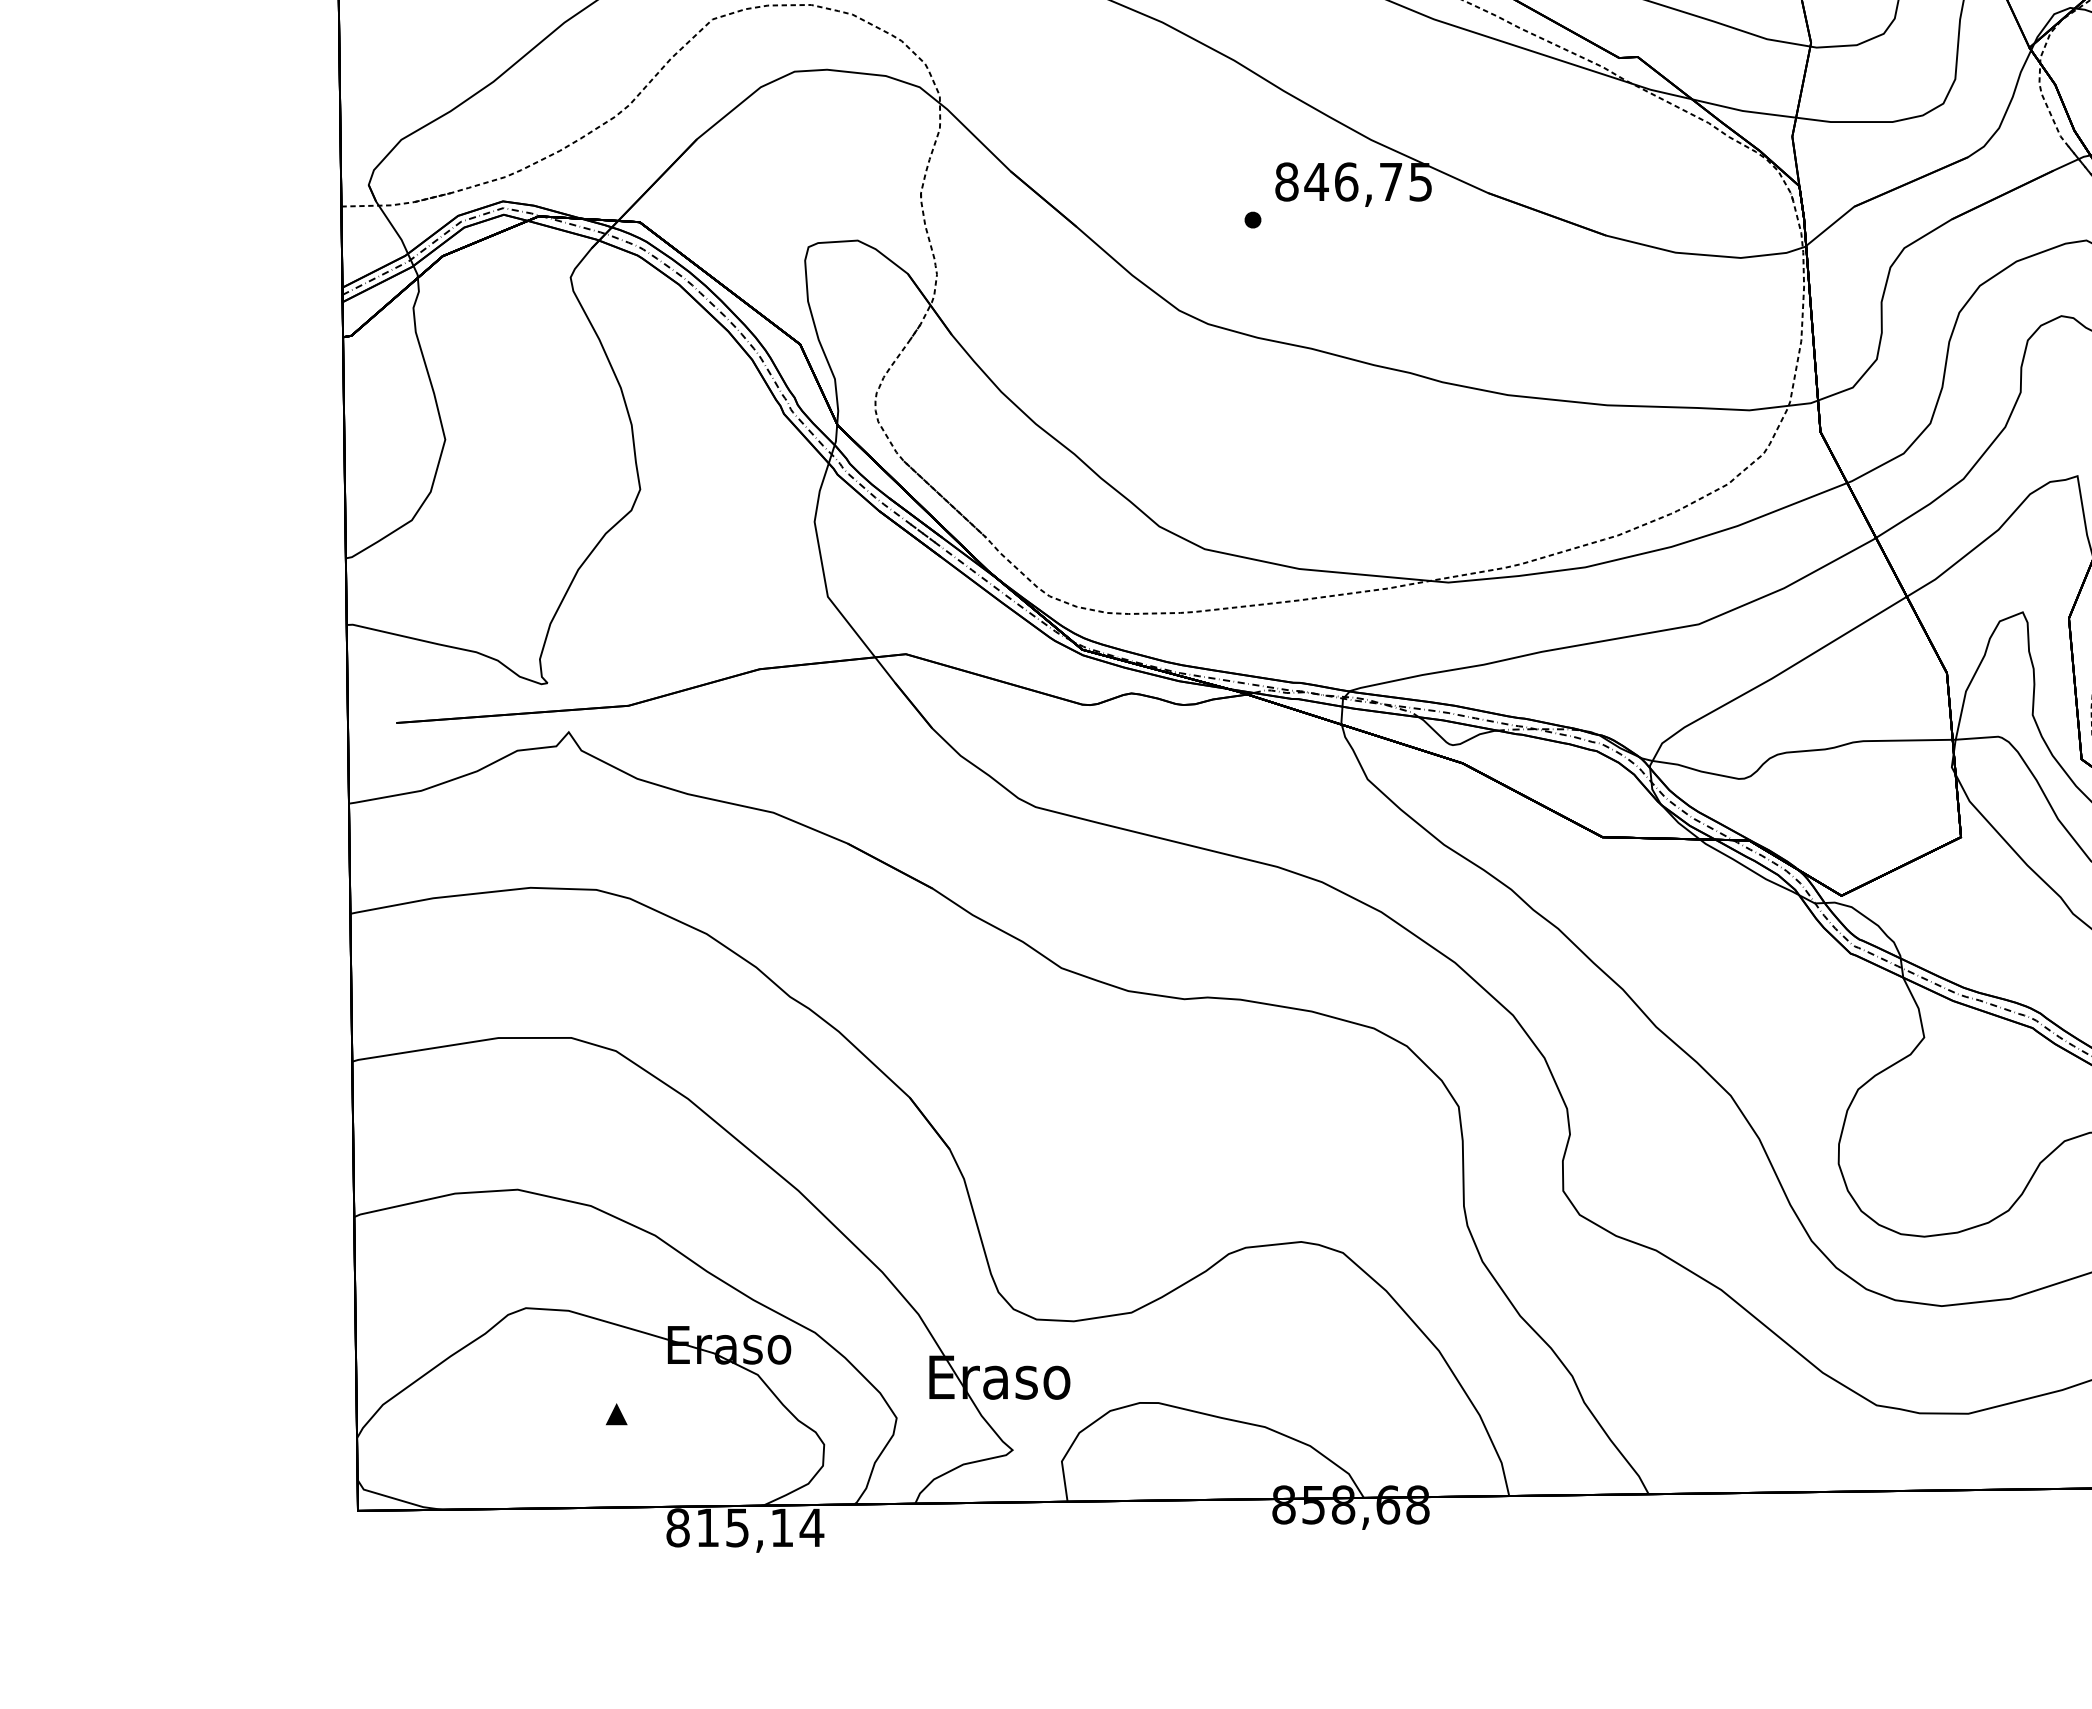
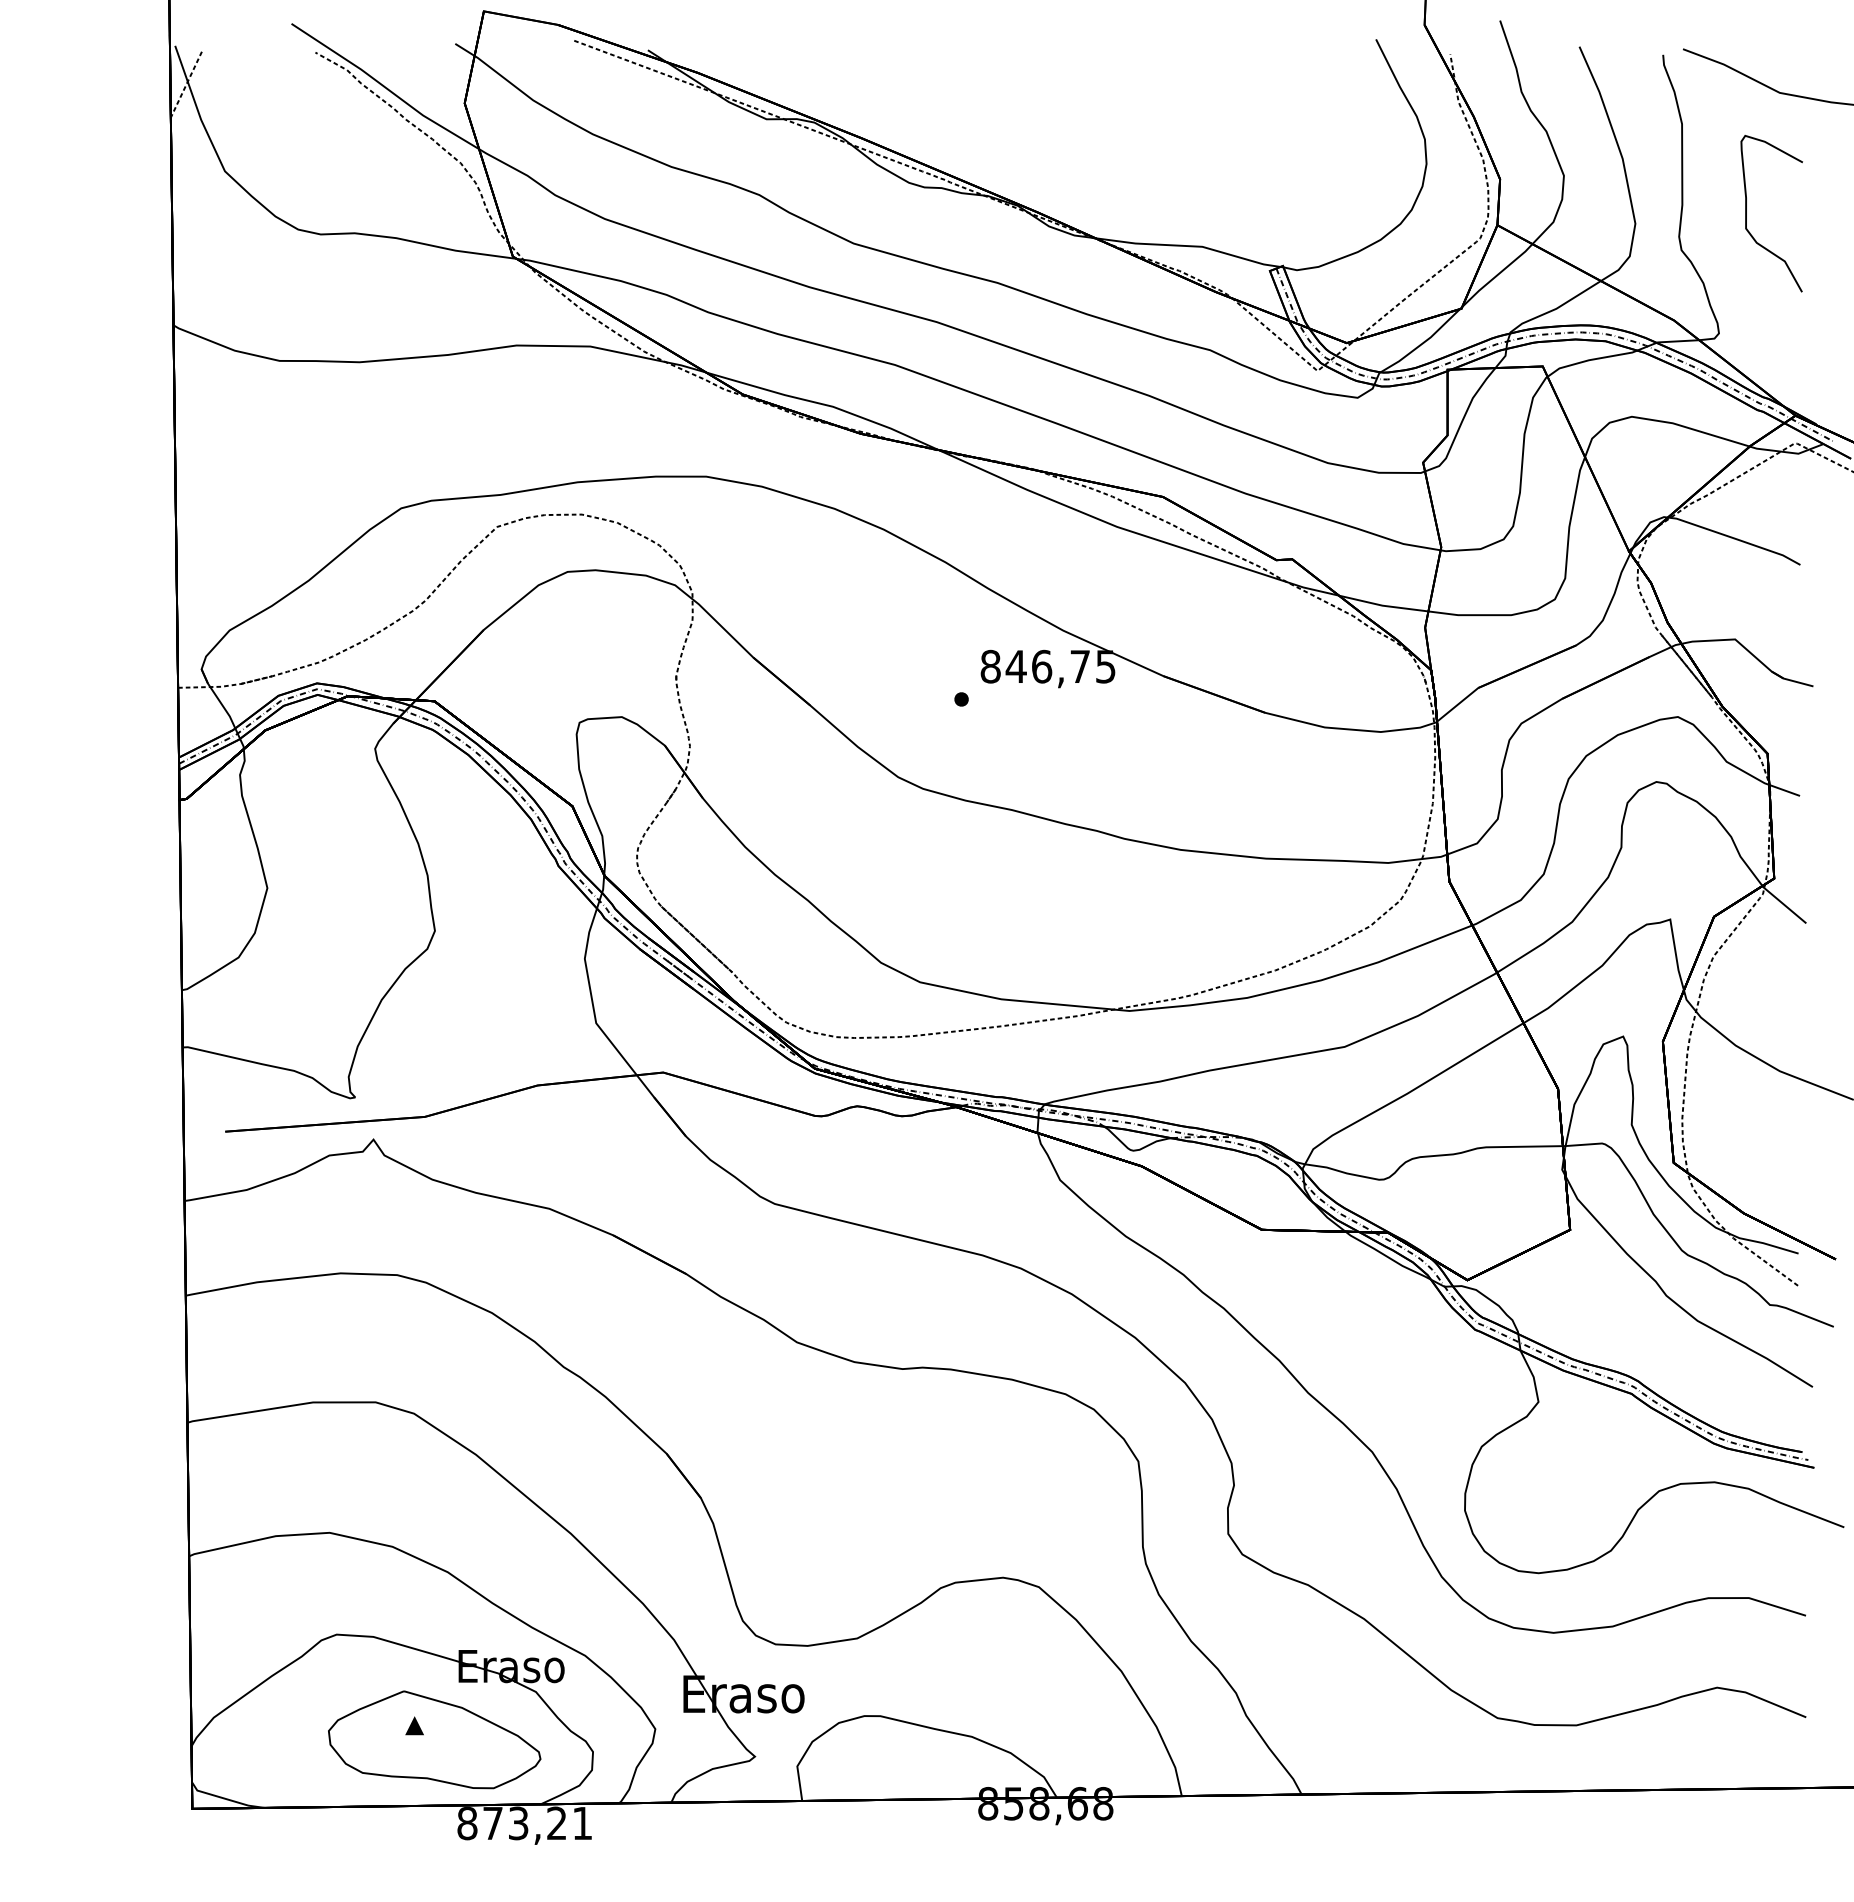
part: (639, 1430) -> (434, 1739), added
text: (760, 1526) -> (538, 1822), 815,14 -> 873,21

